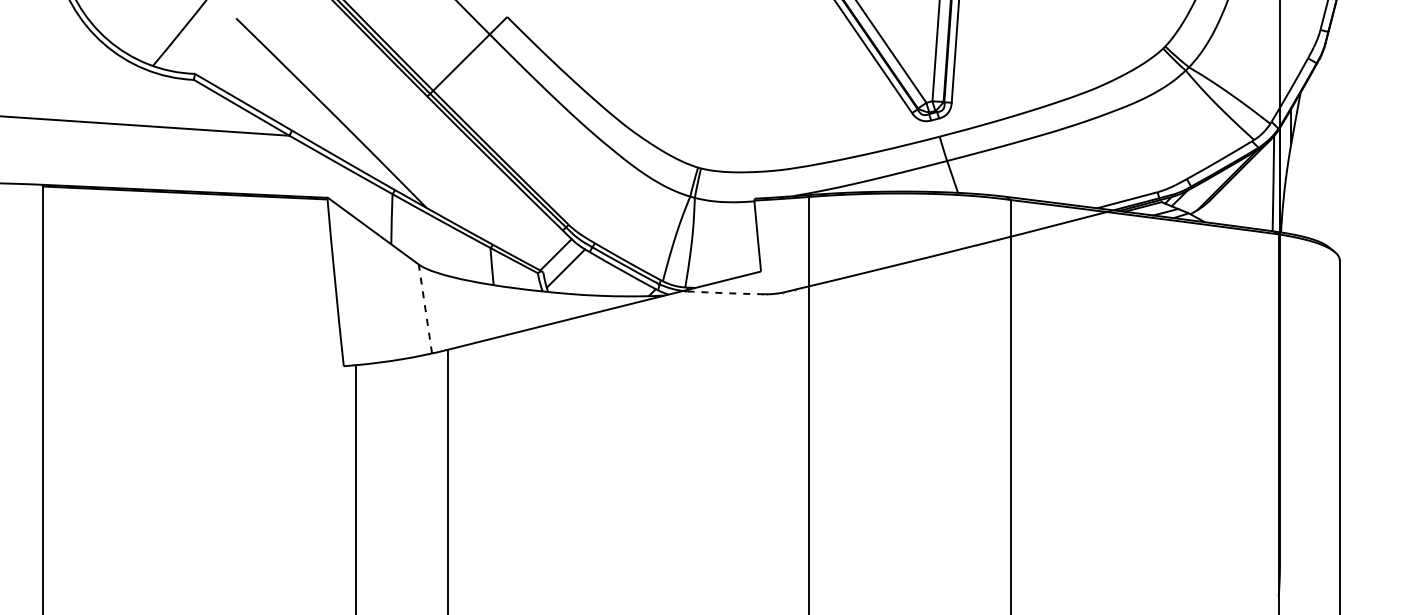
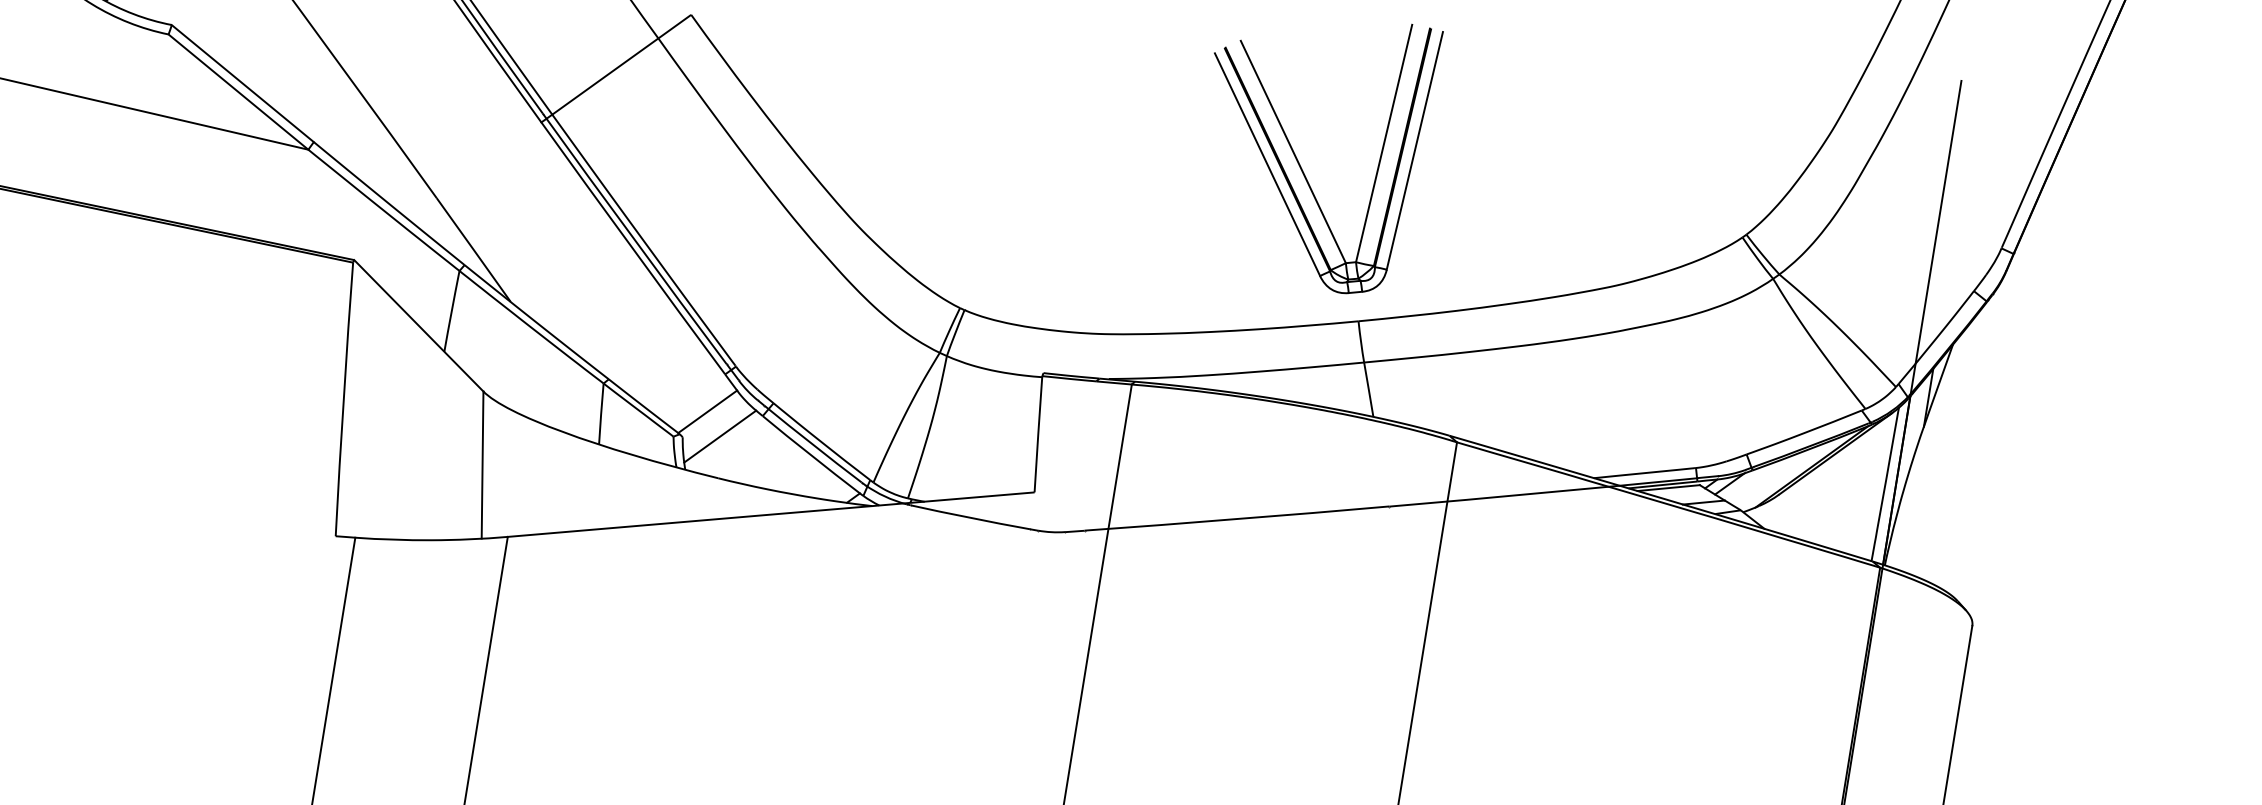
arc: (724, 293) -> (969, 518), dashed -> solid
line: (425, 308) -> (482, 464), dashed -> solid

